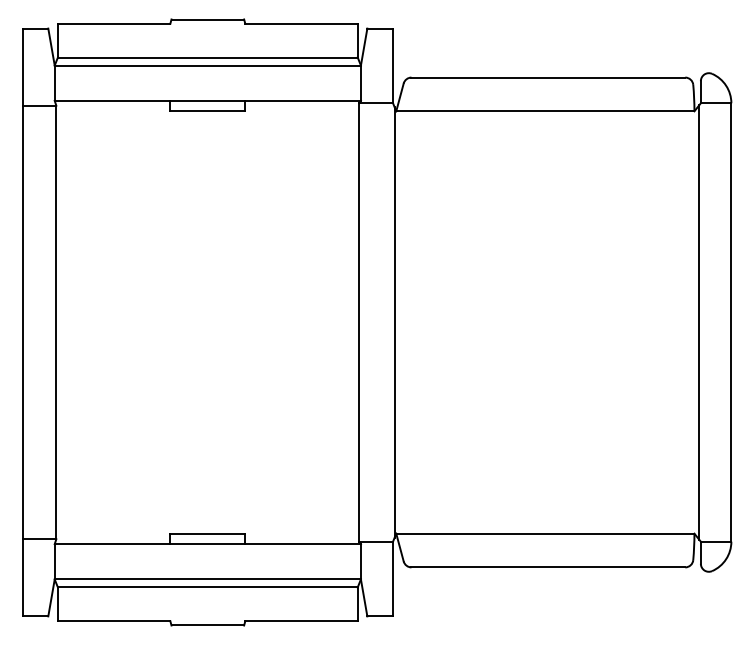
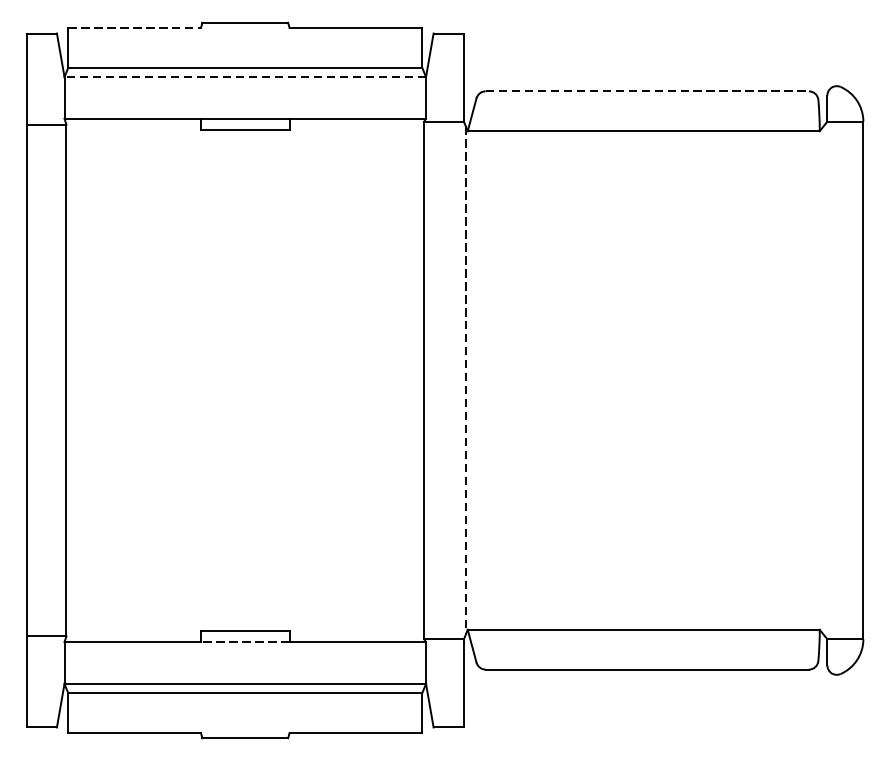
line: (114, 23) -> (135, 27), solid -> dashed
line: (207, 65) -> (244, 77), solid -> dashed
line: (548, 77) -> (647, 91), solid -> dashed
line: (394, 322) -> (465, 380), solid -> dashed
line: (699, 322) -> (825, 380), removed
line: (207, 544) -> (244, 642), solid -> dashed

